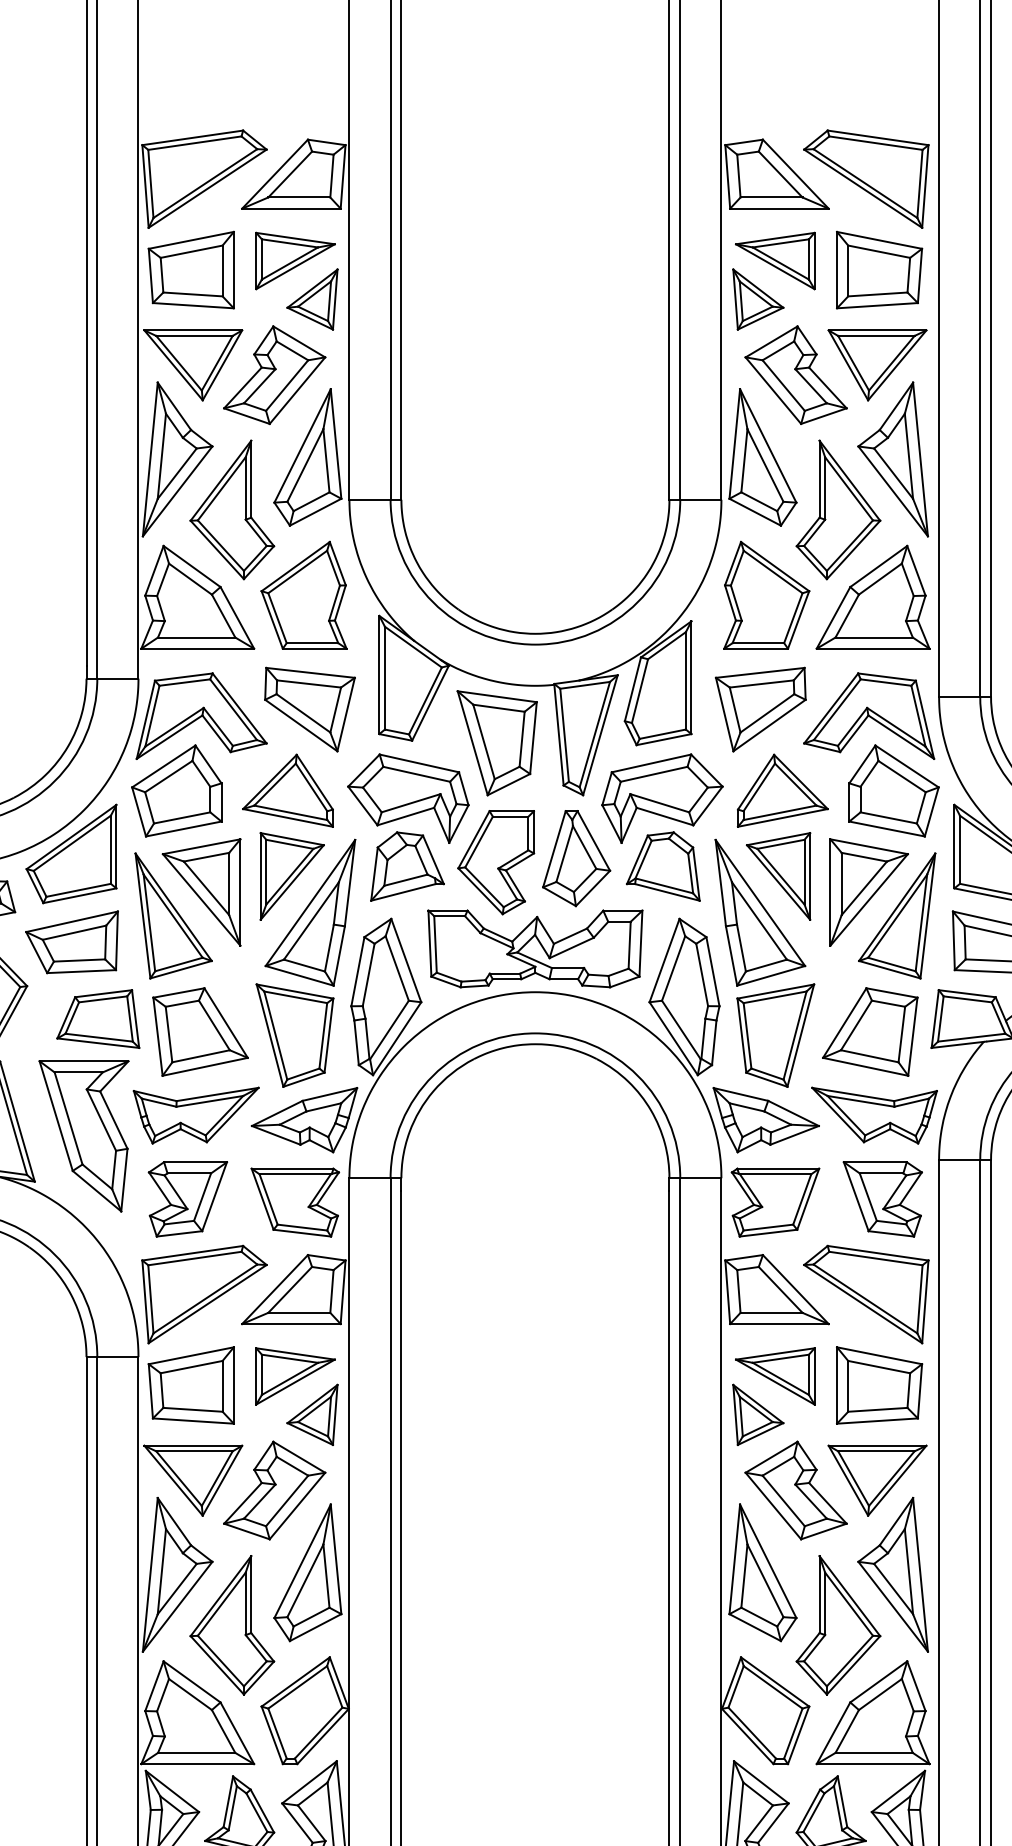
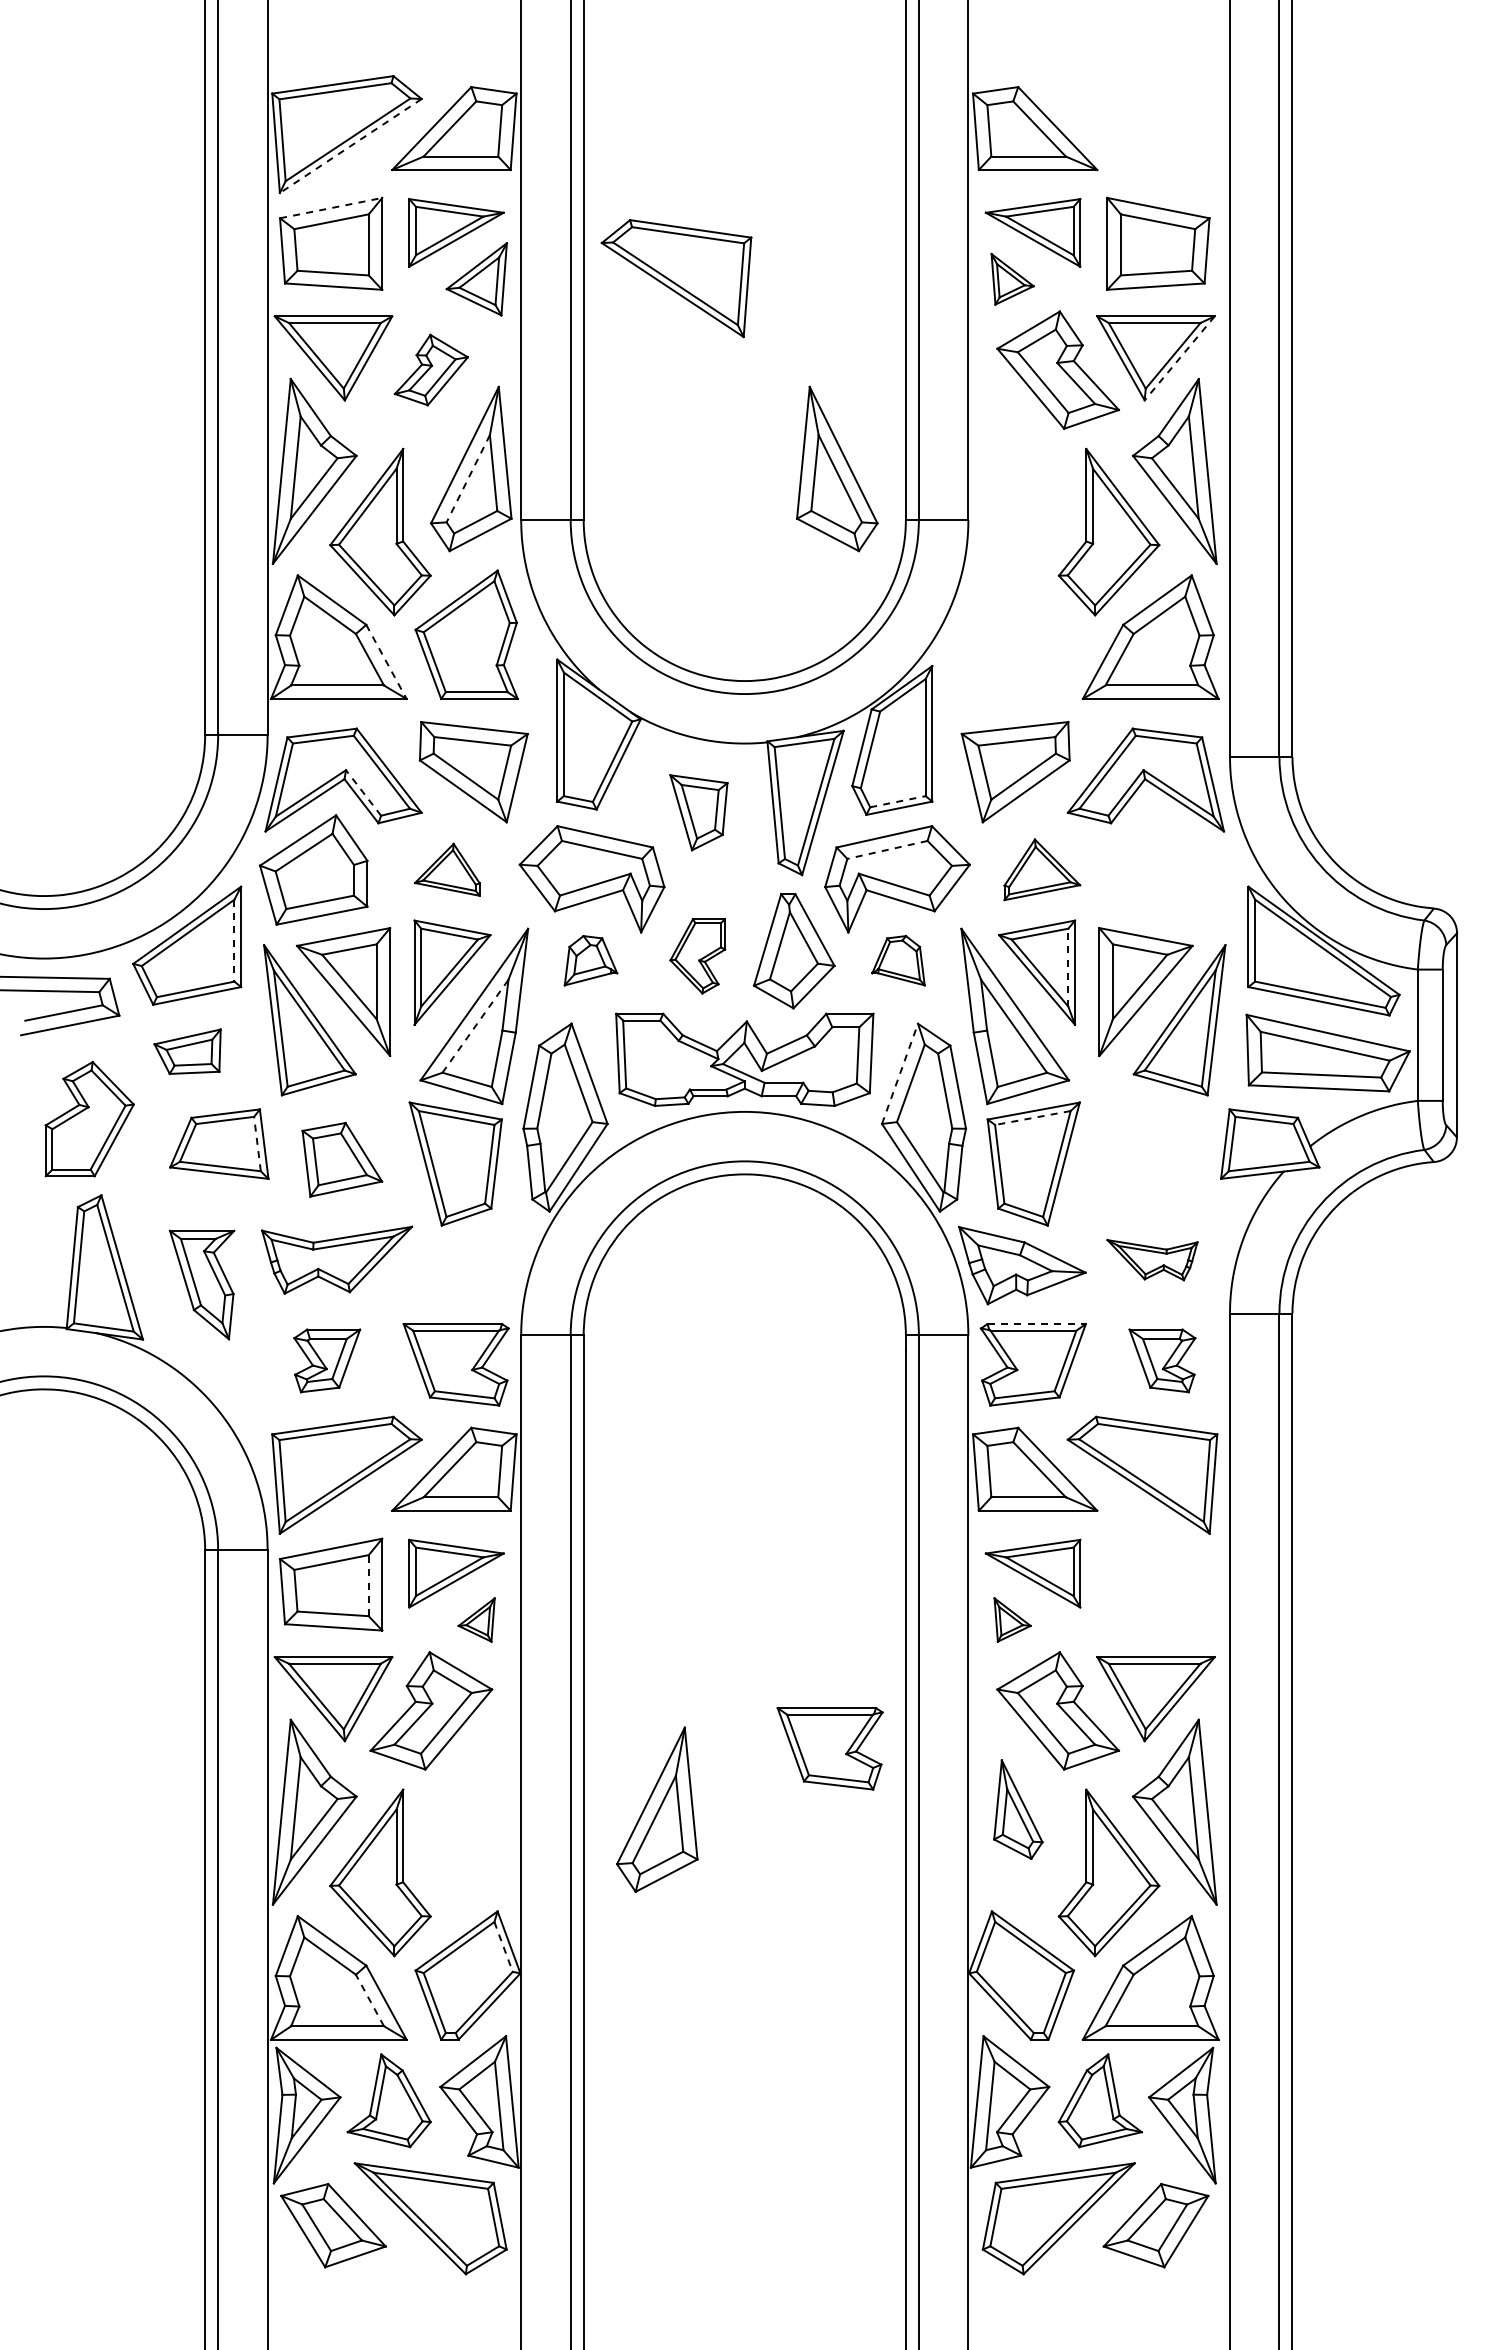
part: (866, 179) -> (676, 278), moved
line: (207, 189) -> (350, 146), solid -> dashed
line: (191, 240) -> (331, 208), solid -> dashed
part: (758, 299) -> (1012, 279), size x0.7
line: (897, 365) -> (1179, 358), solid -> dashed
part: (274, 374) -> (431, 369), size x0.6
part: (763, 456) -> (837, 468), moved
line: (305, 465) -> (468, 478), solid -> dashed
part: (766, 595) -> (1022, 634), removed
line: (237, 618) -> (386, 662), solid -> dashed
line: (218, 726) -> (363, 792), solid -> dashed
line: (663, 734) -> (898, 801), solid -> dashed
part: (496, 743) -> (698, 812), size x0.6
line: (654, 774) -> (887, 850), solid -> dashed
part: (288, 790) -> (447, 869), size x0.6
part: (783, 790) -> (1042, 869), size x0.7
part: (893, 790) -> (1175, 869), removed
line: (110, 849) -> (234, 940), solid -> dashed
part: (496, 862) -> (697, 956), size x0.6
part: (407, 866) -> (590, 960), size x0.6
part: (663, 866) -> (898, 960), size x0.6
line: (804, 872) -> (1068, 967), solid -> dashed
line: (311, 920) -> (475, 1025), solid -> dashed
part: (71, 941) -> (187, 1051), size x0.6
line: (664, 960) -> (900, 1073), solid -> dashed
line: (774, 997) -> (1032, 1118), solid -> dashed
line: (130, 1018) -> (257, 1143), solid -> dashed
part: (200, 1031) -> (342, 1159), size x0.7
part: (870, 1031) -> (1147, 1159), removed
part: (874, 1115) -> (1152, 1259), size x0.6
part: (304, 1120) -> (467, 1265), removed
part: (83, 1135) -> (201, 1284), size x0.6
line: (778, 1169) -> (1037, 1324), solid -> dashed
part: (188, 1199) -> (327, 1360), size x0.7
part: (882, 1199) -> (1162, 1360), size x0.7
part: (879, 1385) -> (1158, 1584), removed
line: (222, 1386) -> (368, 1585), solid -> dashed
part: (312, 1414) -> (476, 1619), size x0.6
part: (758, 1414) -> (1012, 1619), size x0.6
part: (605, 1521) -> (829, 1748), added
part: (308, 1572) -> (657, 1809), moved
part: (763, 1572) -> (1018, 1809), size x0.6
line: (334, 1686) -> (503, 1946), solid -> dashed
line: (223, 1731) -> (369, 2000), solid -> dashed

